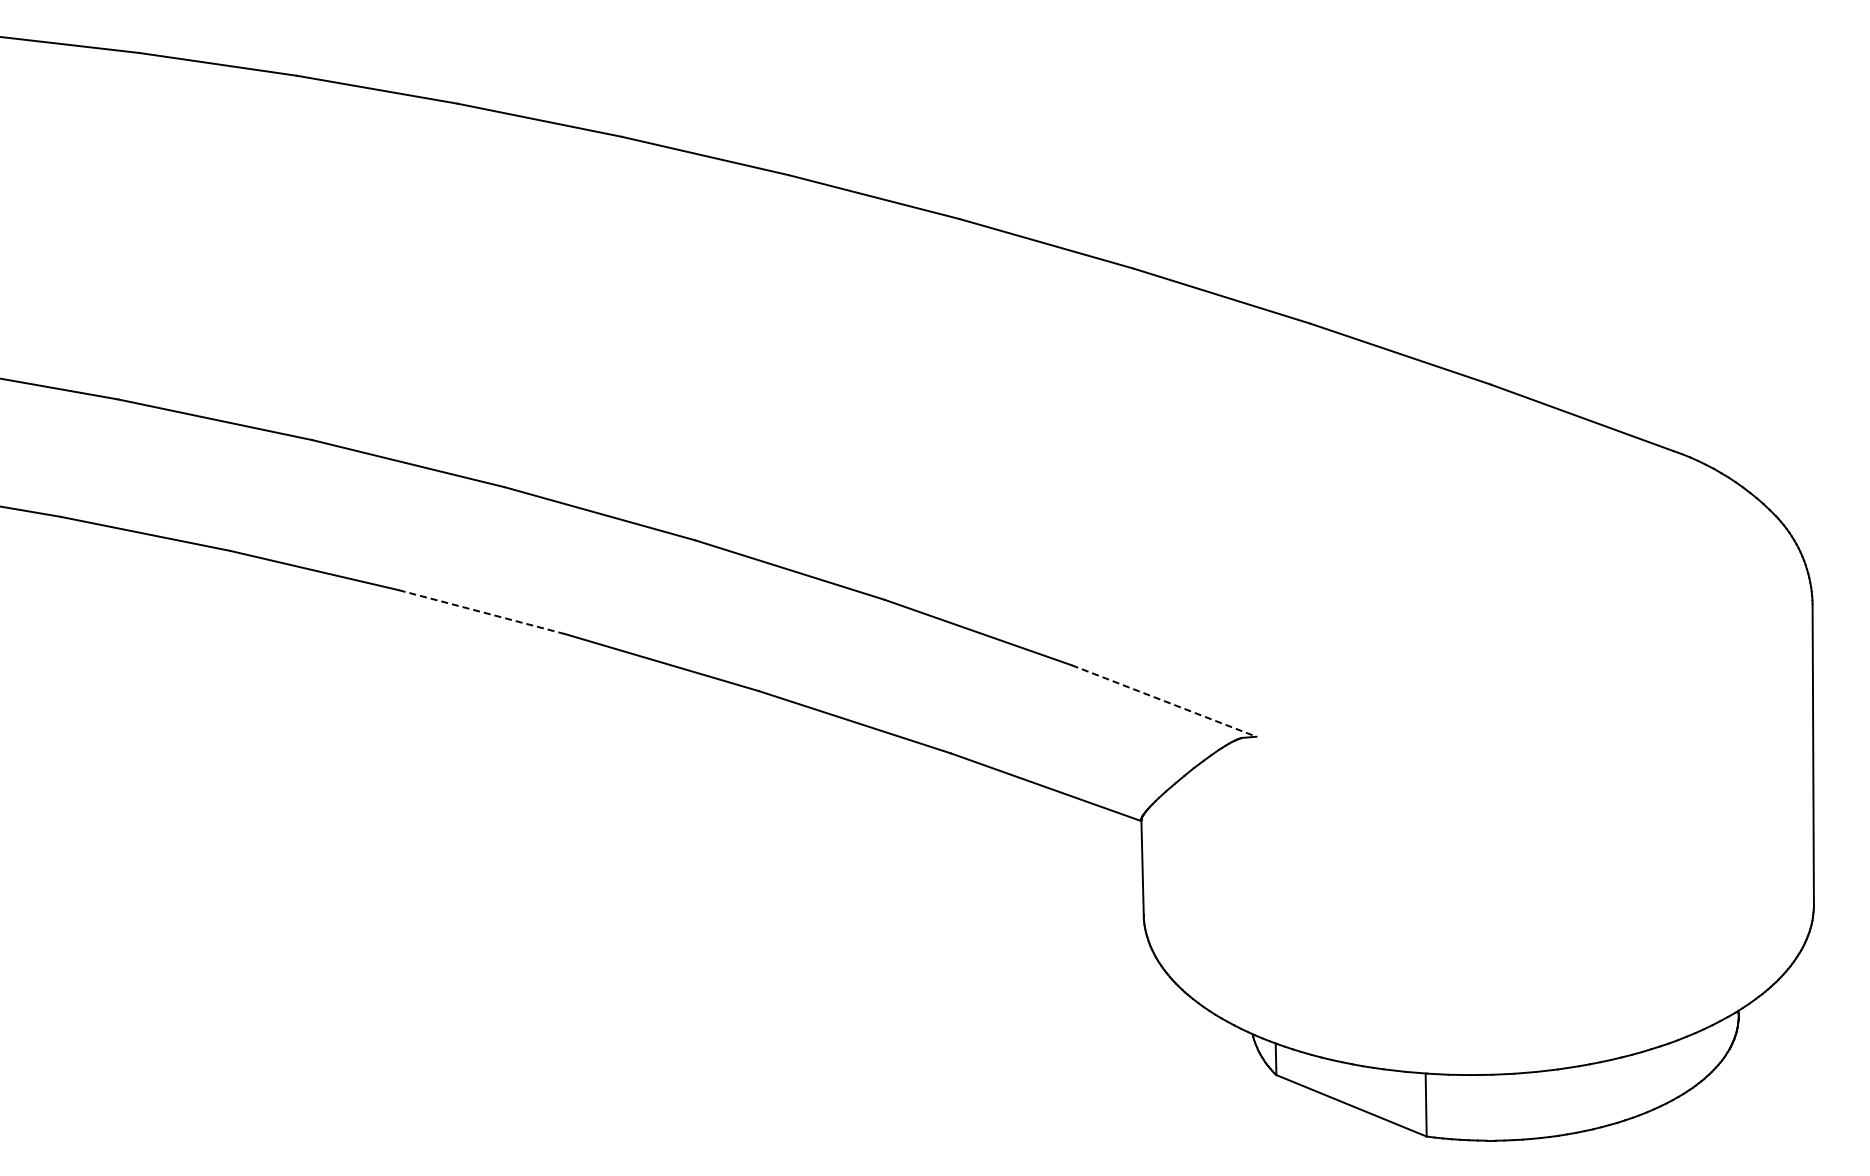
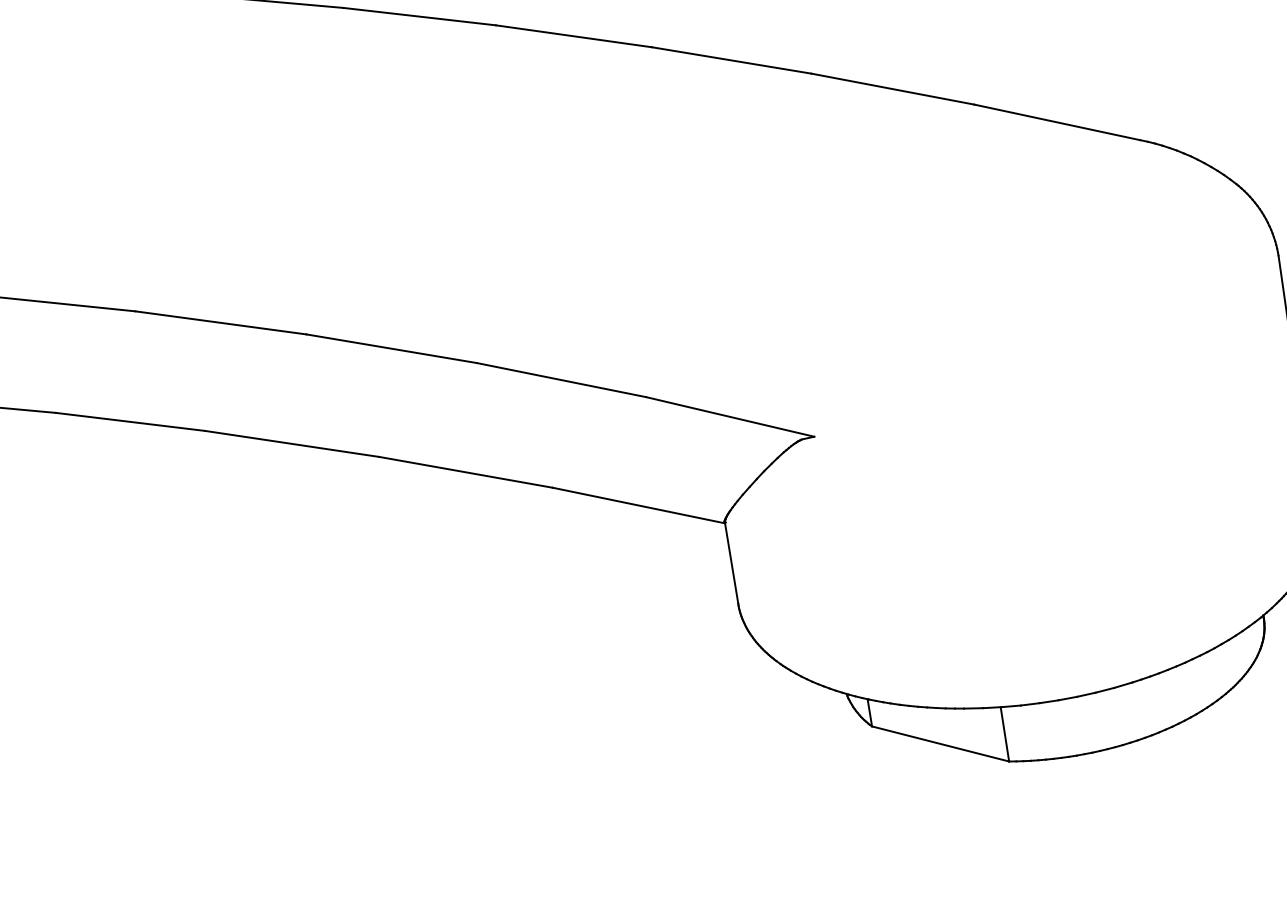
line: (481, 611) -> (130, 421), dashed -> solid
line: (1164, 701) -> (730, 417), dashed -> solid

